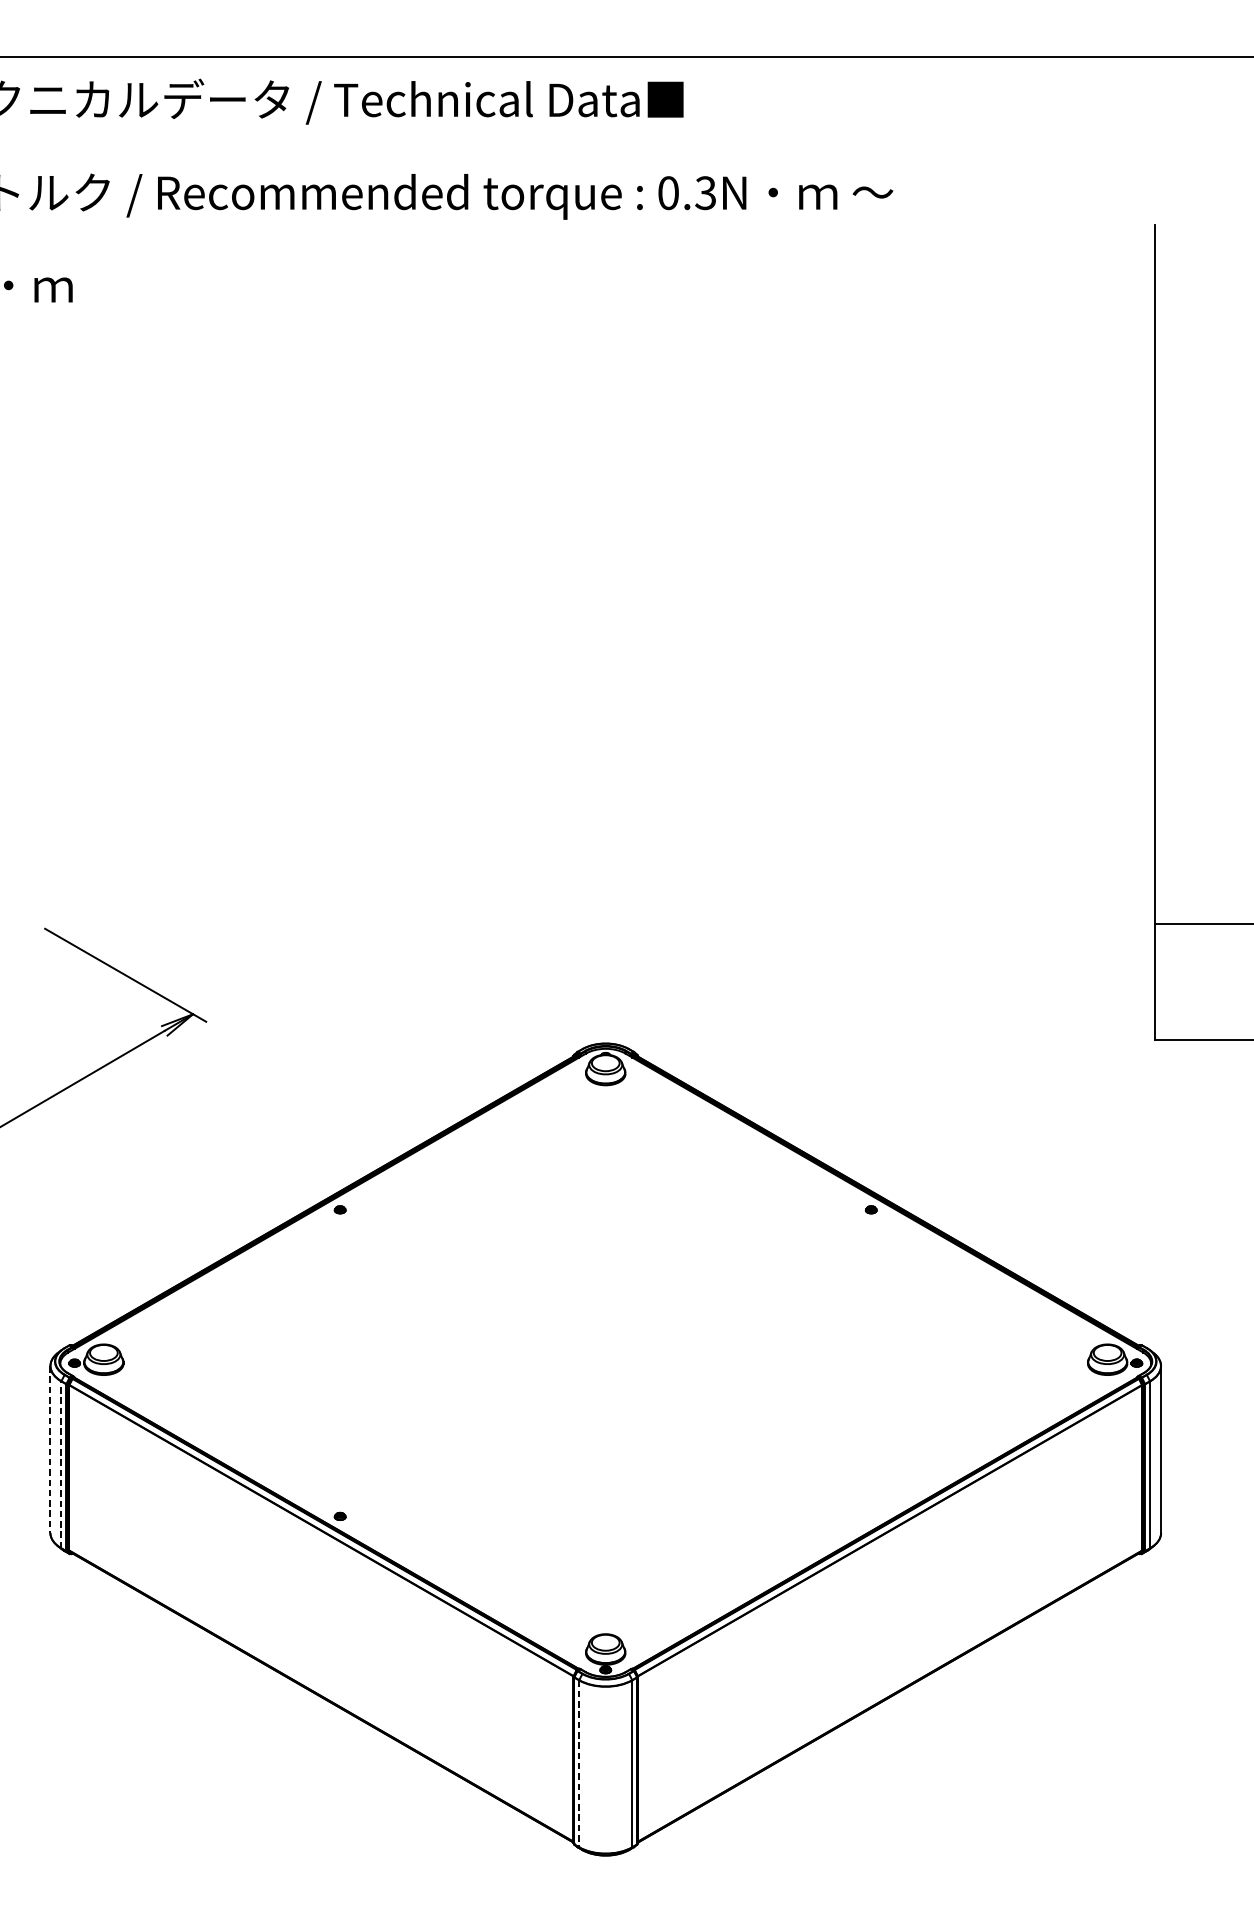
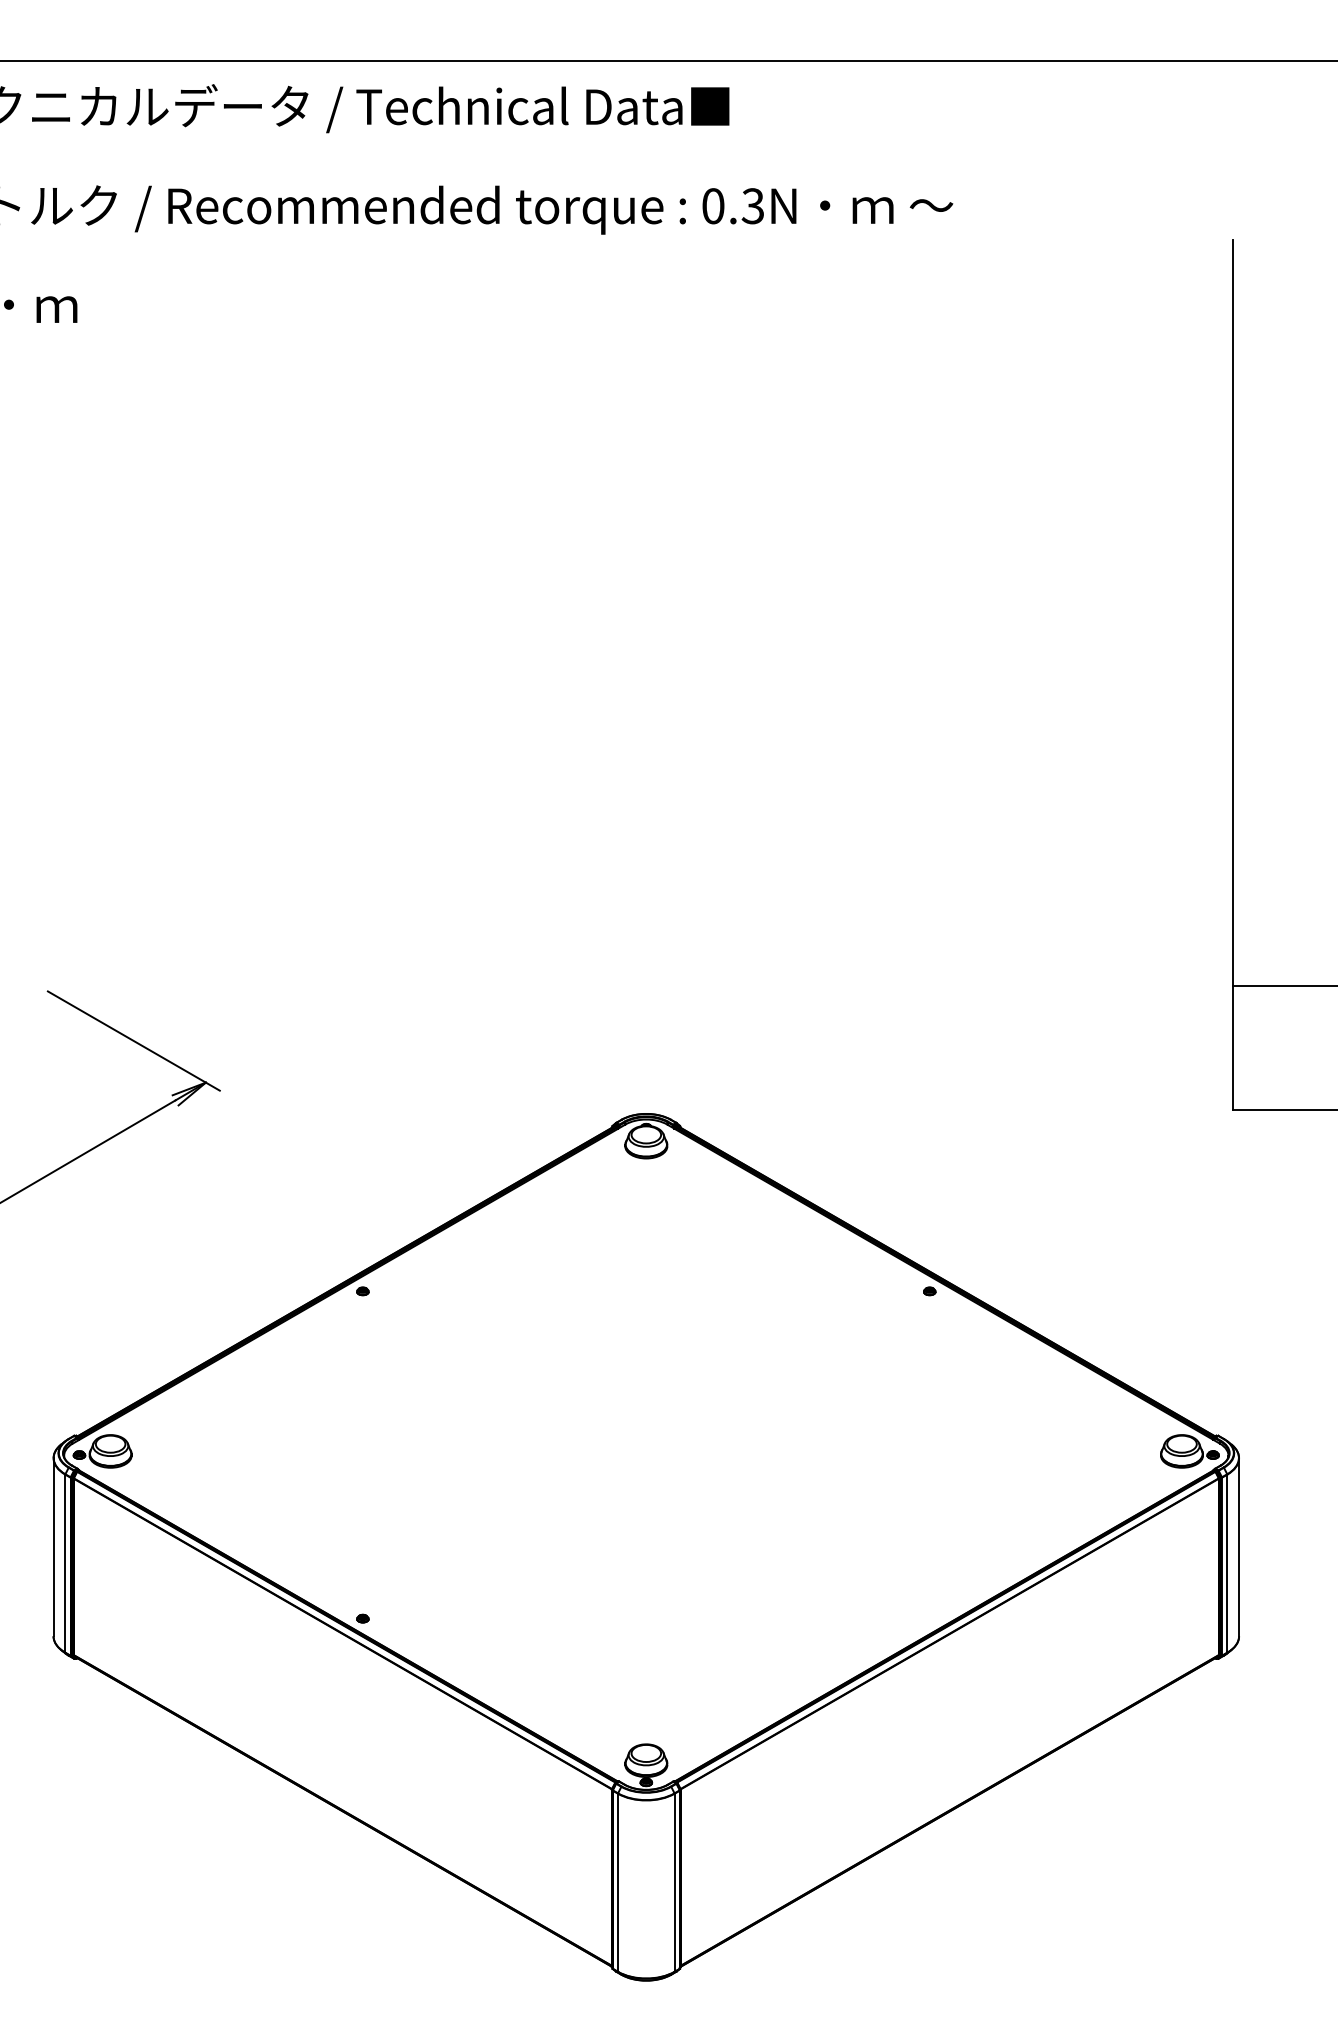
line: (50, 1449) -> (53, 1547), dashed -> solid
line: (61, 1464) -> (65, 1563), dashed -> solid
line: (578, 1764) -> (617, 1883), dashed -> solid

